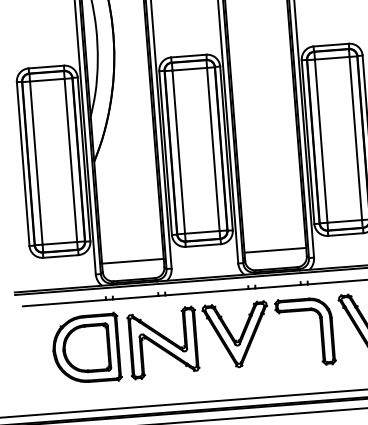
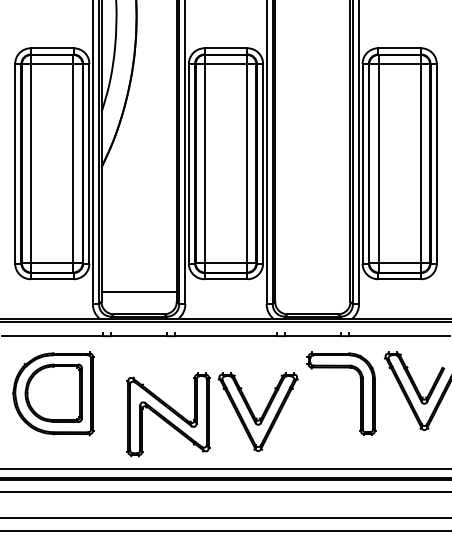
line: (275, 250) -> (312, 291), removed
part: (199, 340) -> (212, 414), moved
part: (86, 348) -> (53, 393), moved

